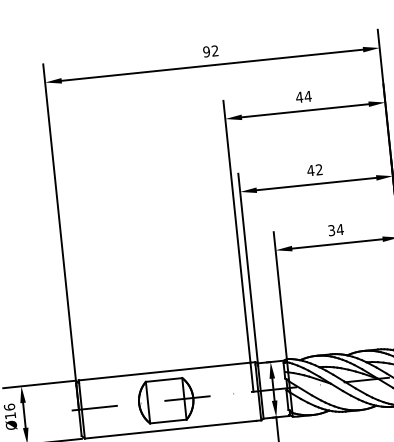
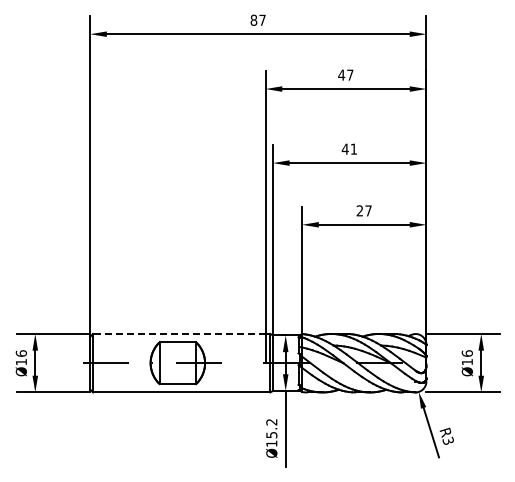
text: (210, 50) -> (257, 19), 92 -> 87
text: (307, 95) -> (349, 74), 44 -> 47
text: (318, 169) -> (353, 148), 42 -> 41
text: (336, 229) -> (364, 210), 34 -> 27
line: (163, 371) -> (178, 333), solid -> dashed

